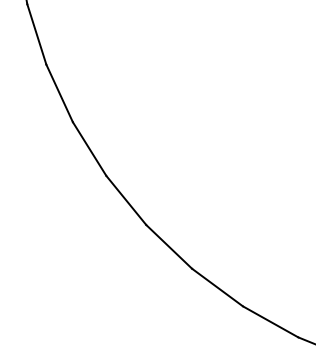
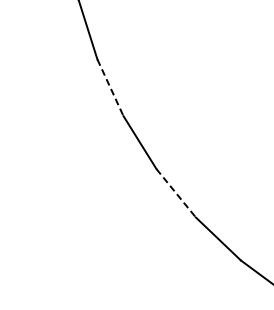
line: (89, 149) -> (110, 88), solid -> dashed
line: (169, 246) -> (176, 192), solid -> dashed

